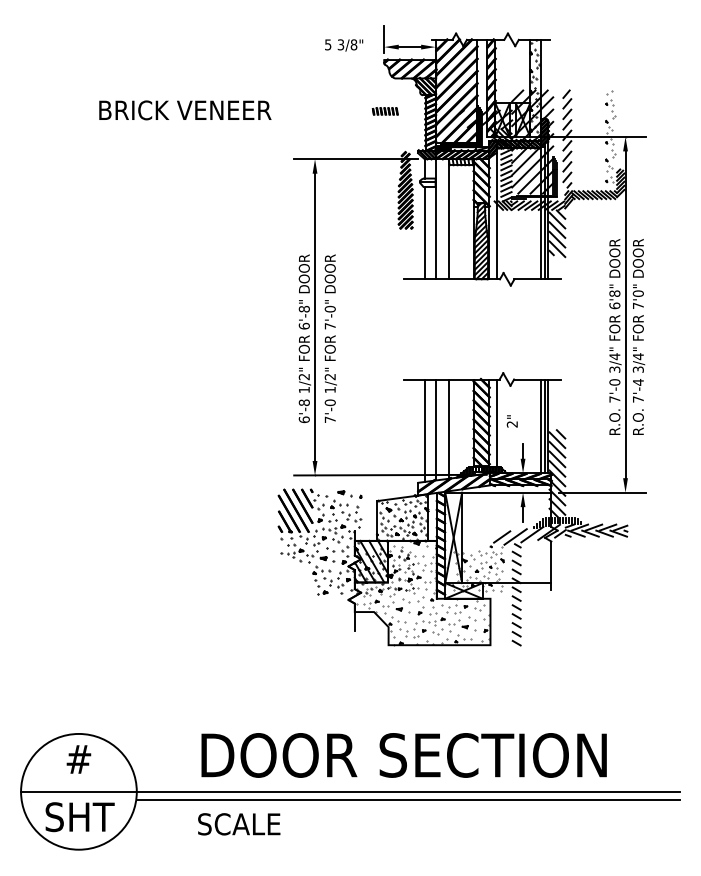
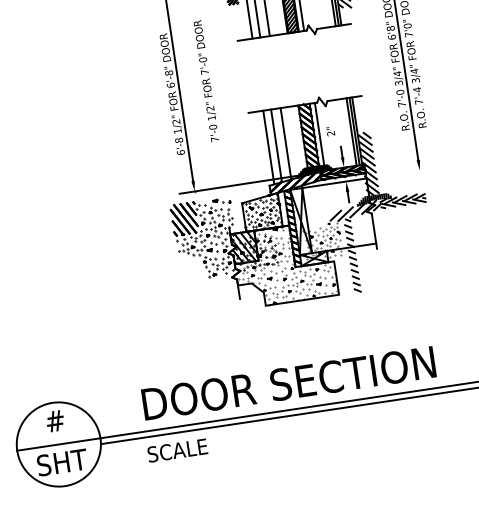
text: (330, 338) -> (206, 80), moved
line: (602, 492) -> (403, 172), removed

